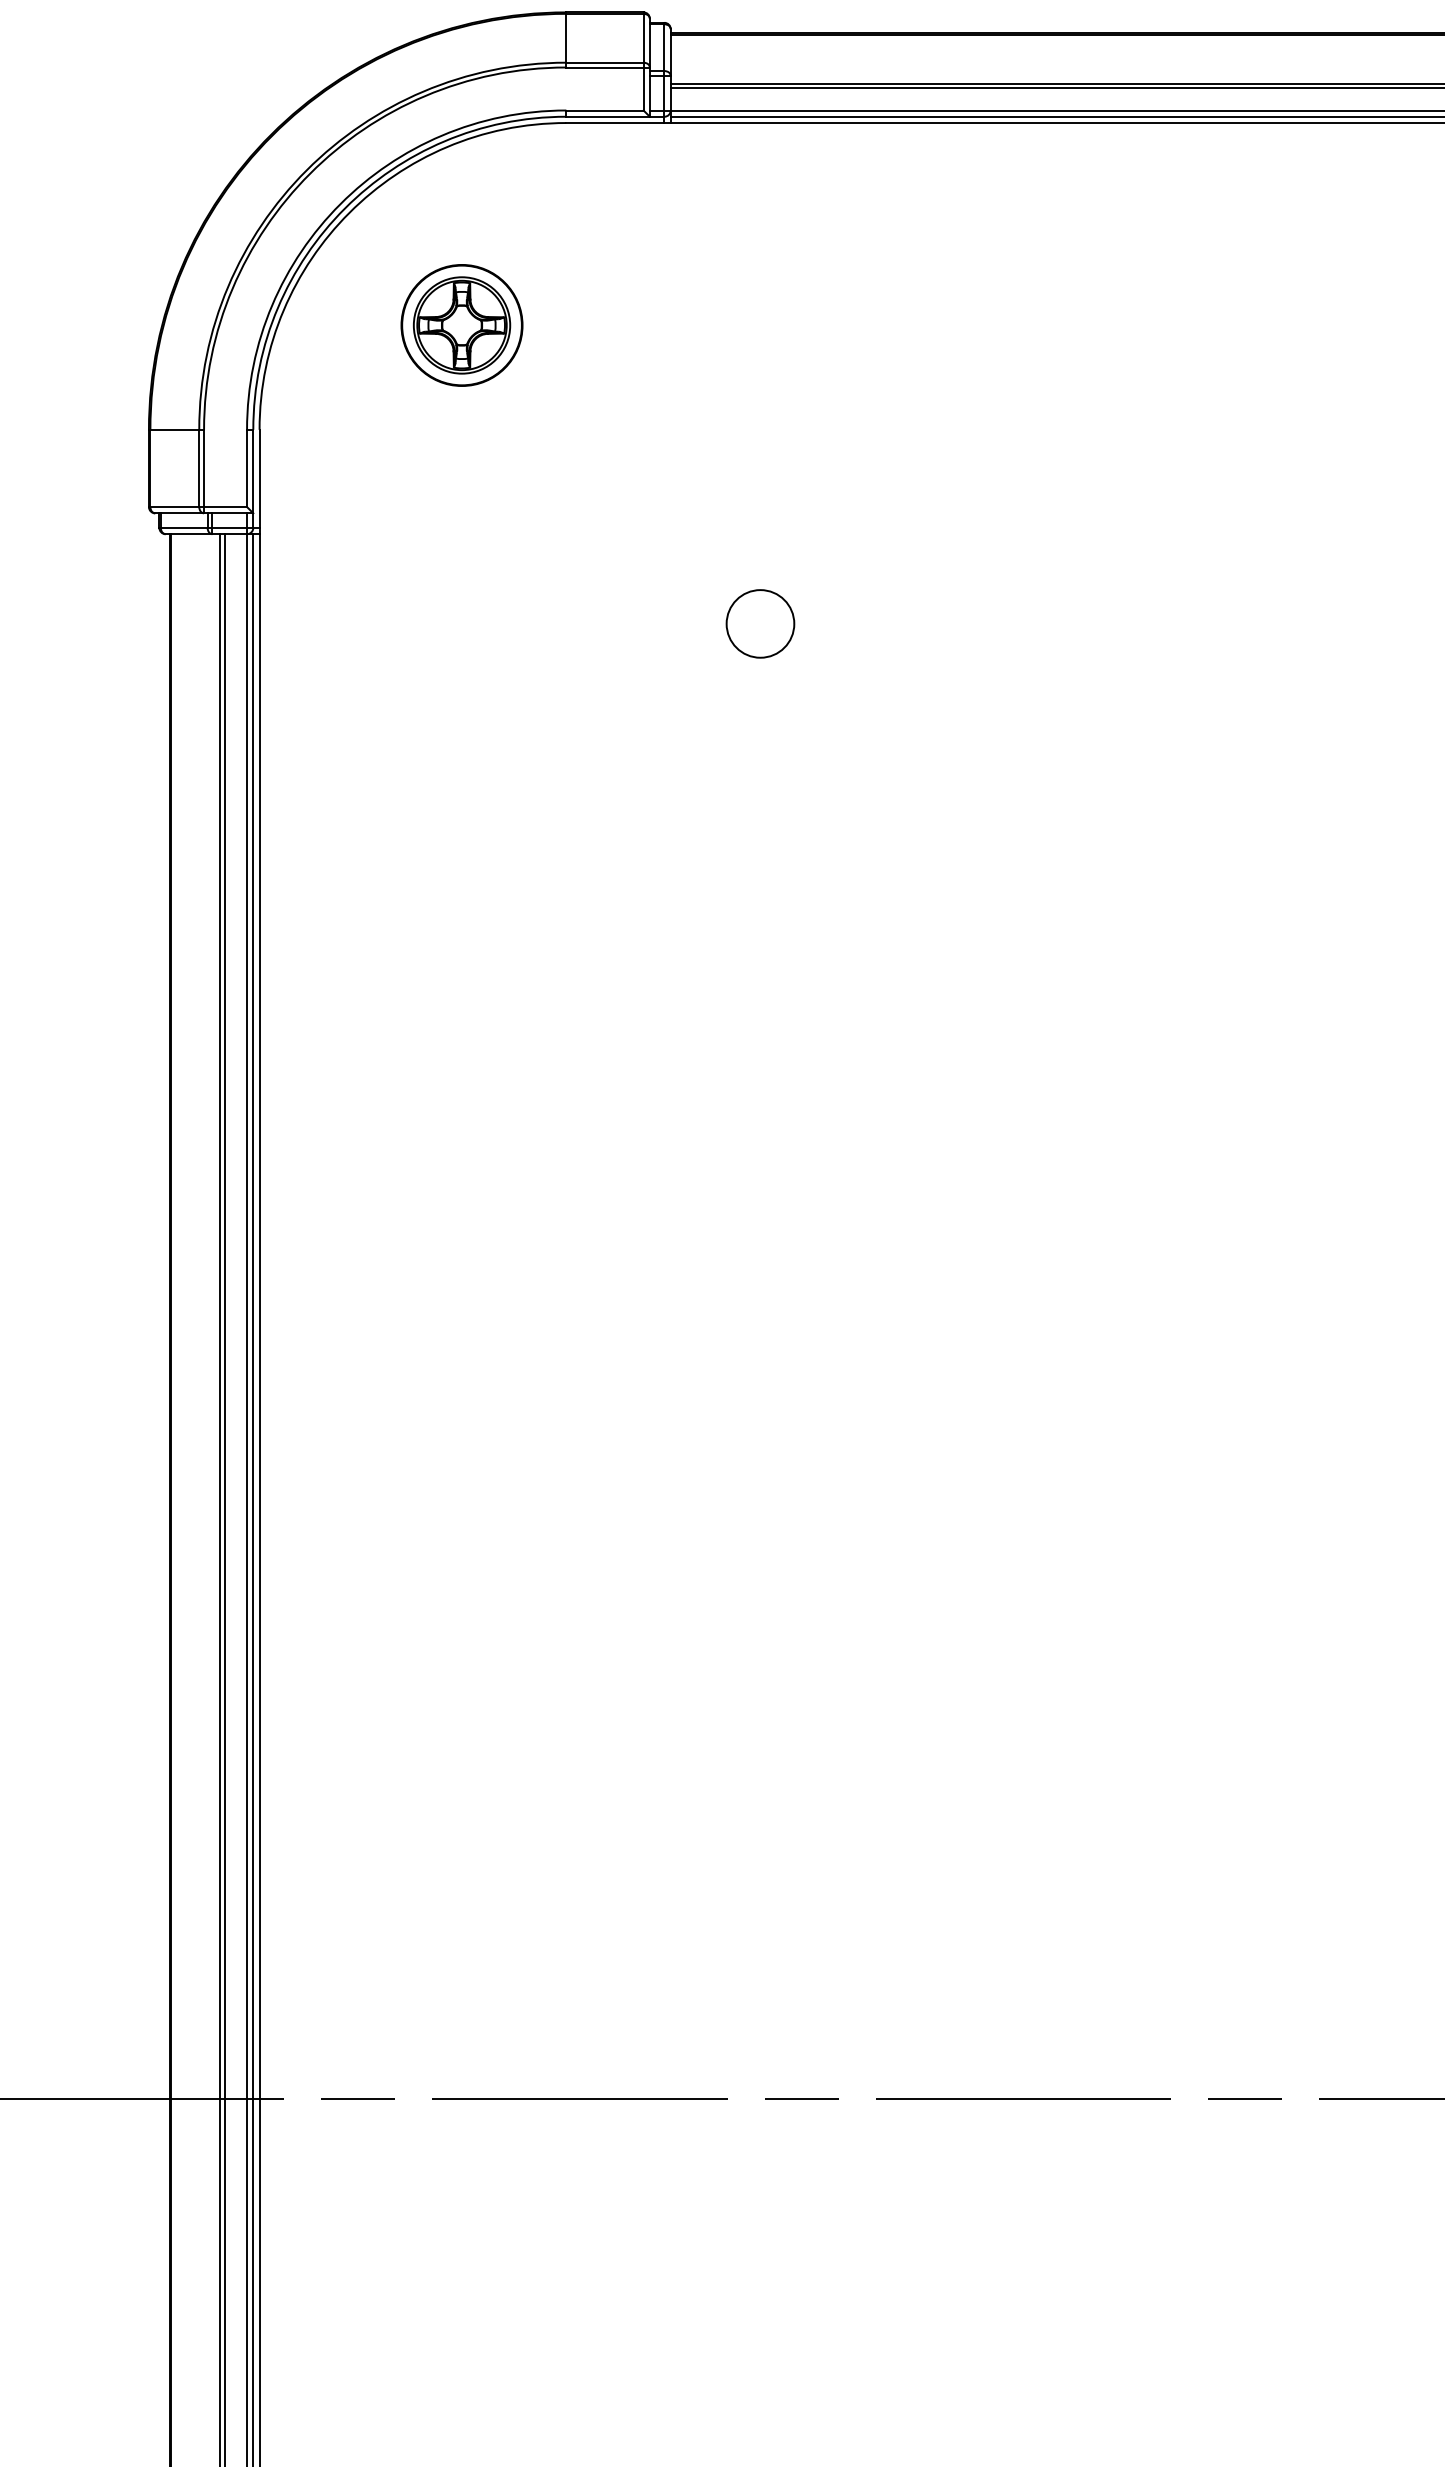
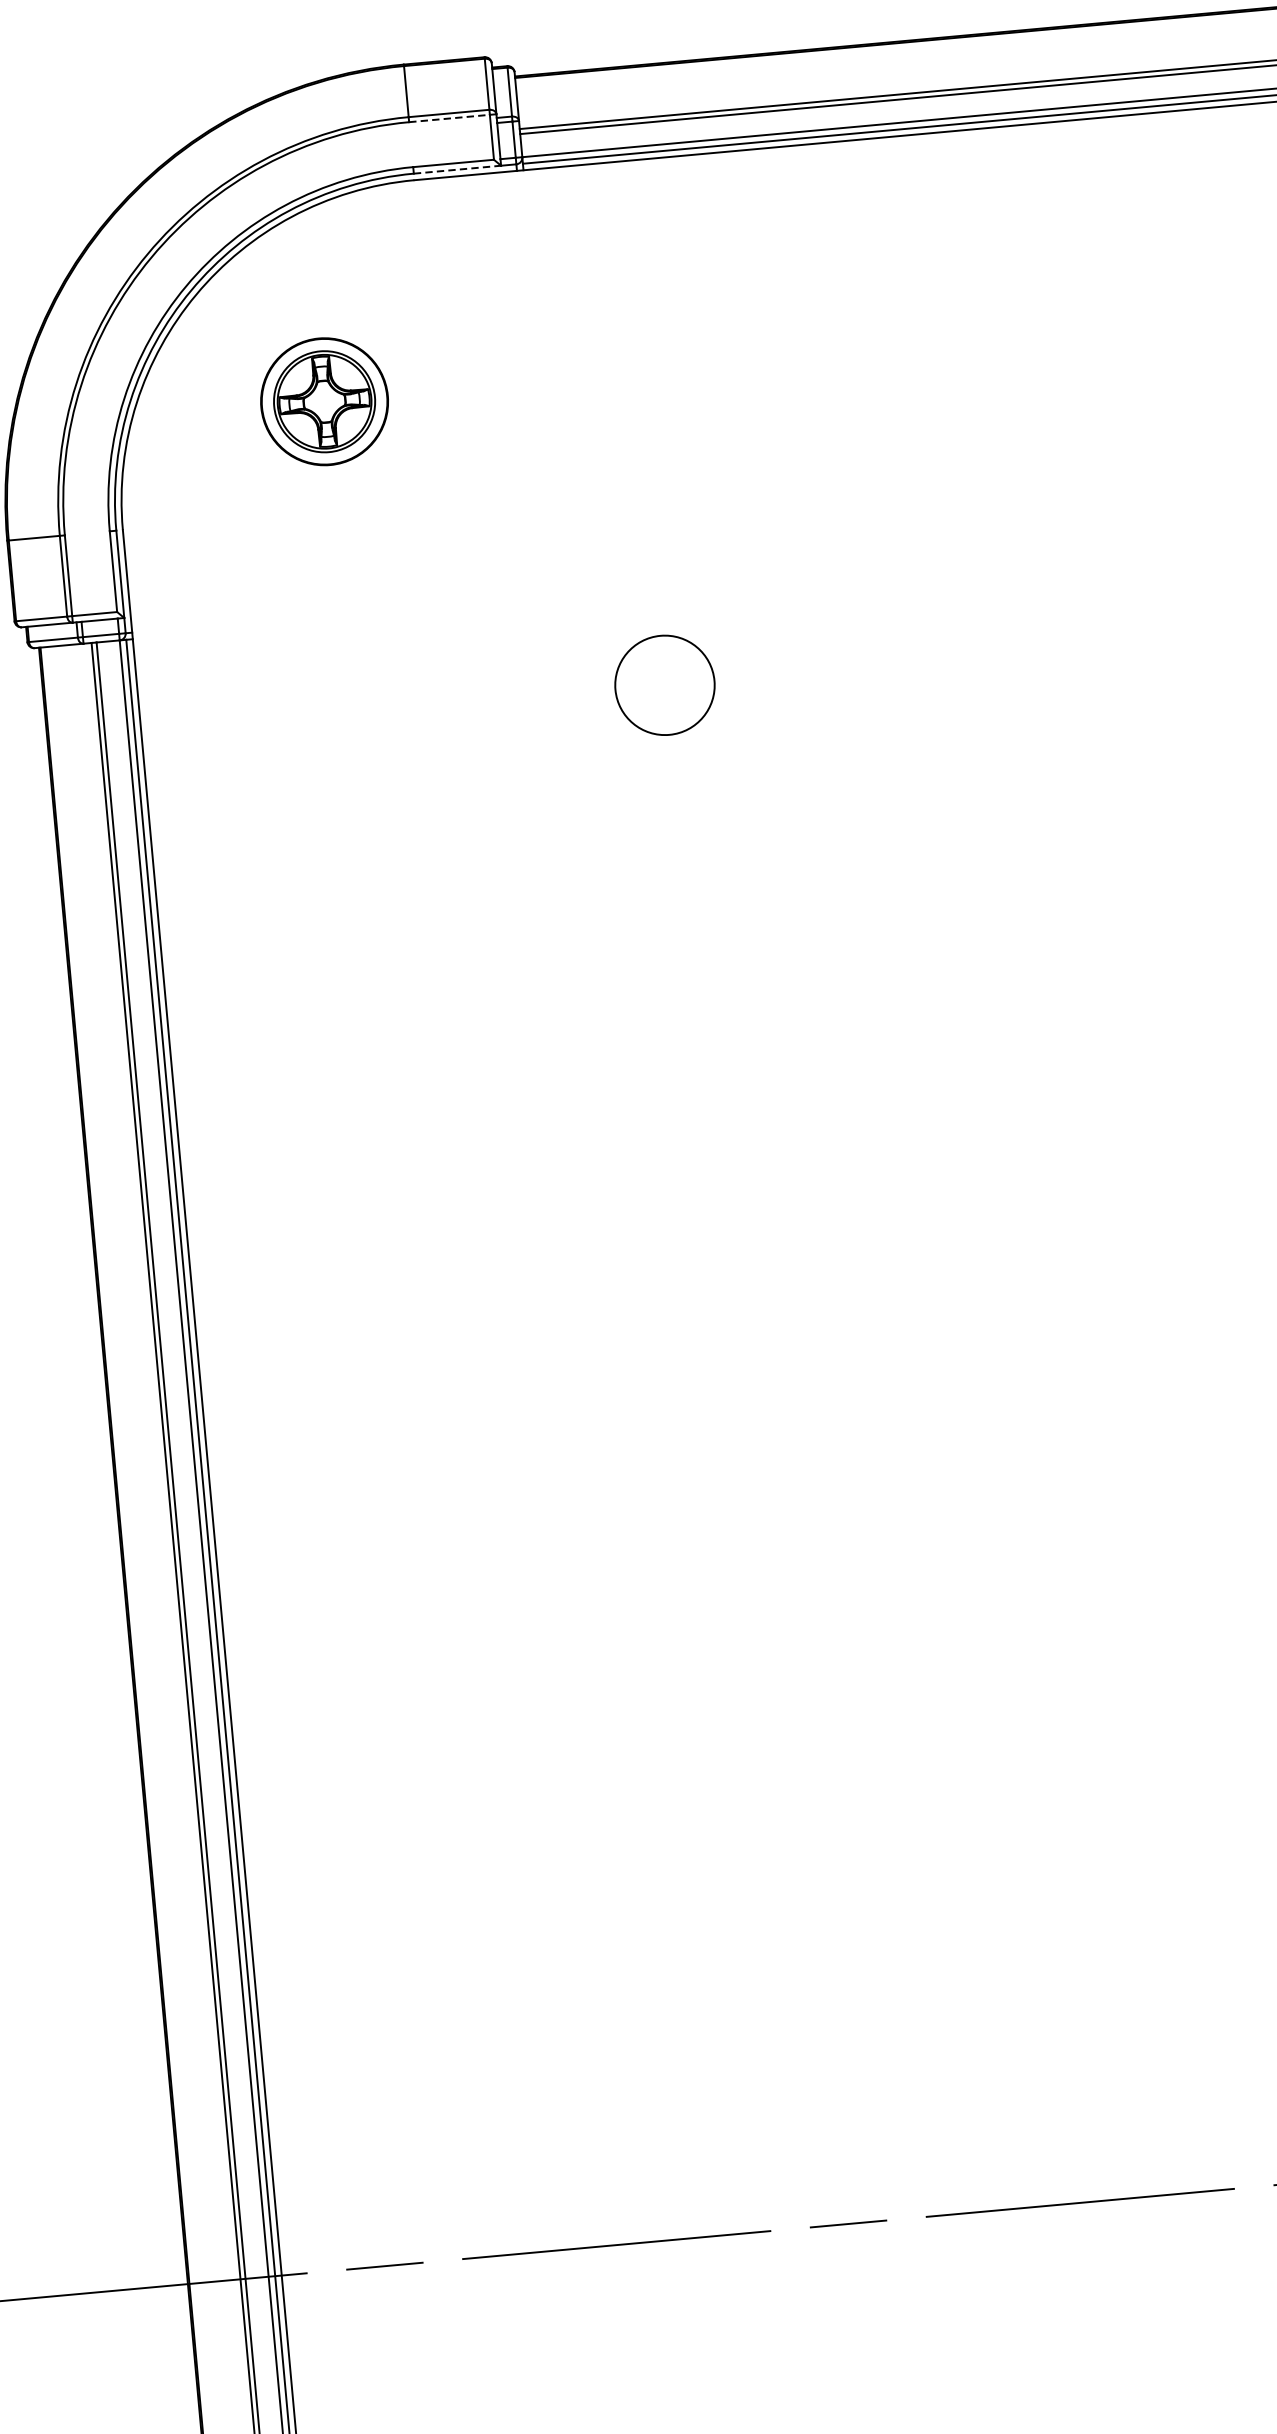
line: (604, 67) -> (449, 118), solid -> dashed
line: (608, 116) -> (457, 169), solid -> dashed
circle: (760, 623) -> (664, 684), size x1.4

